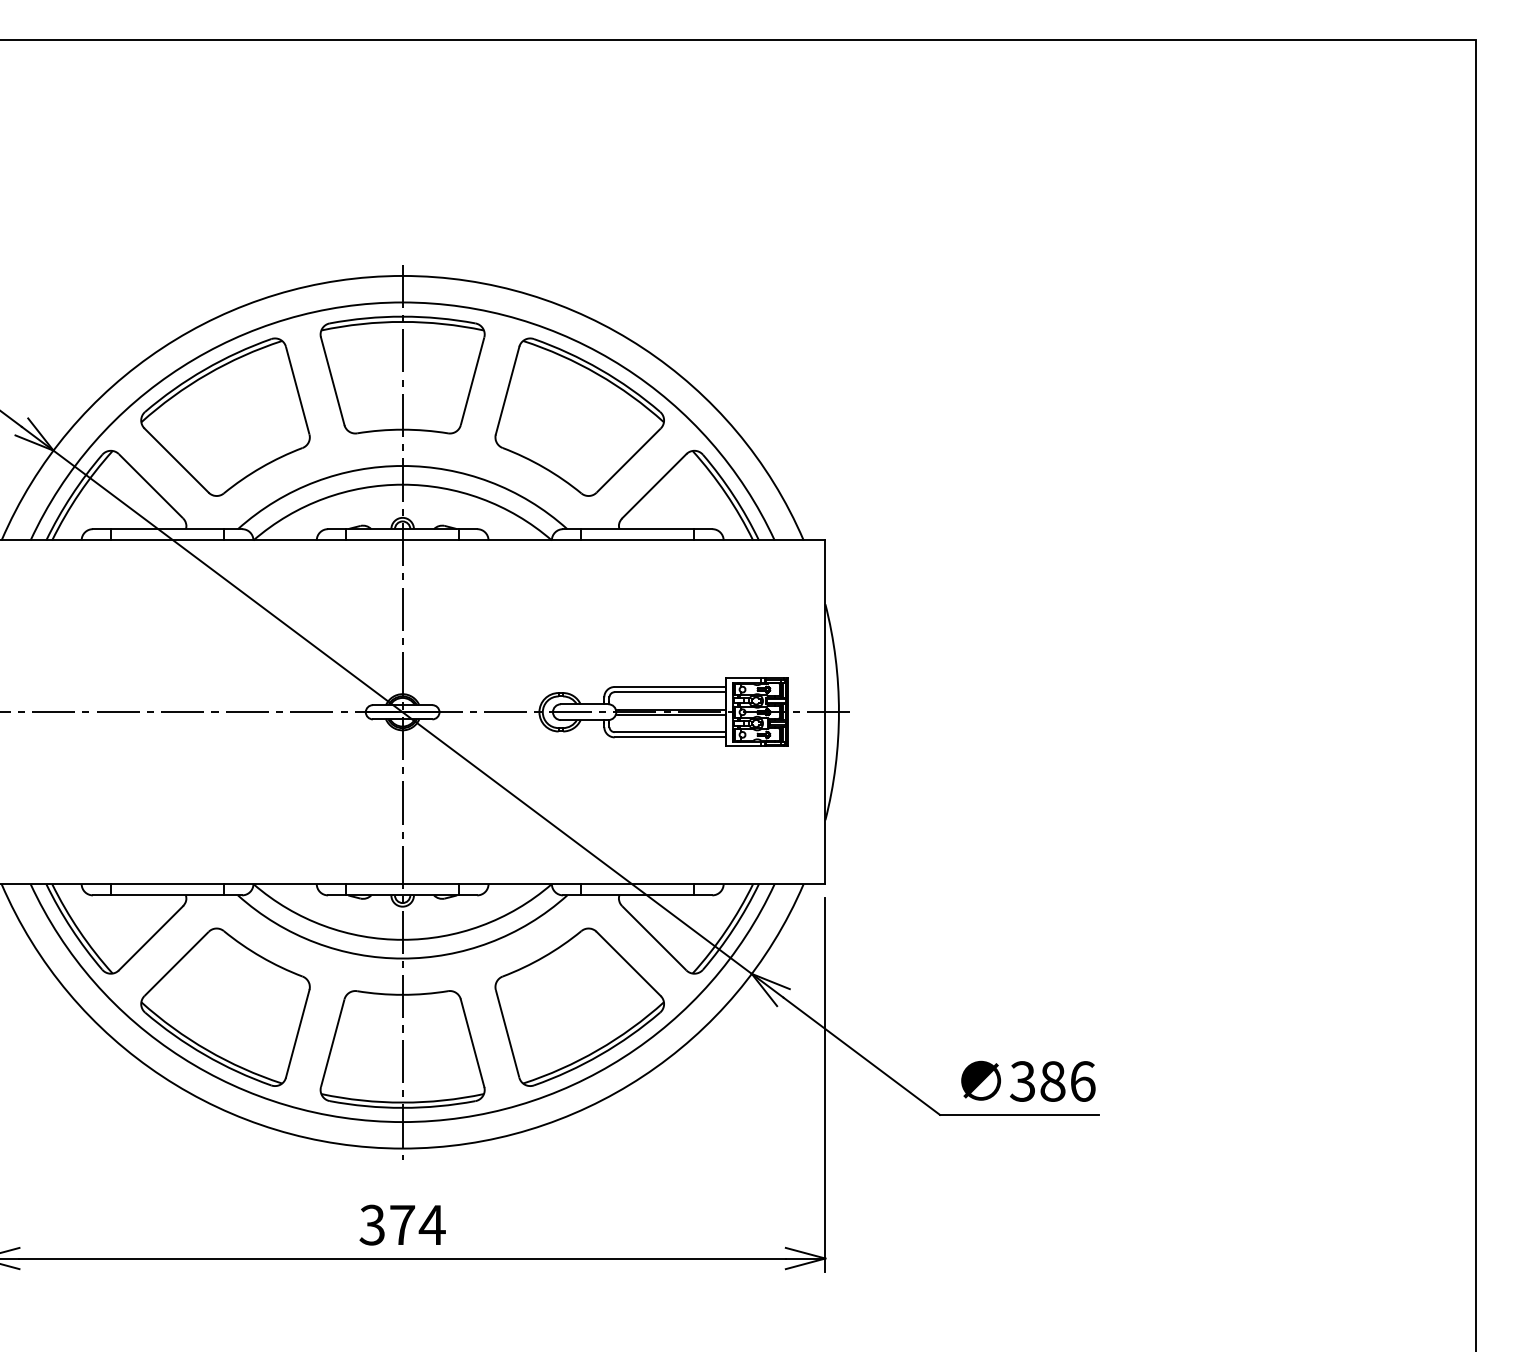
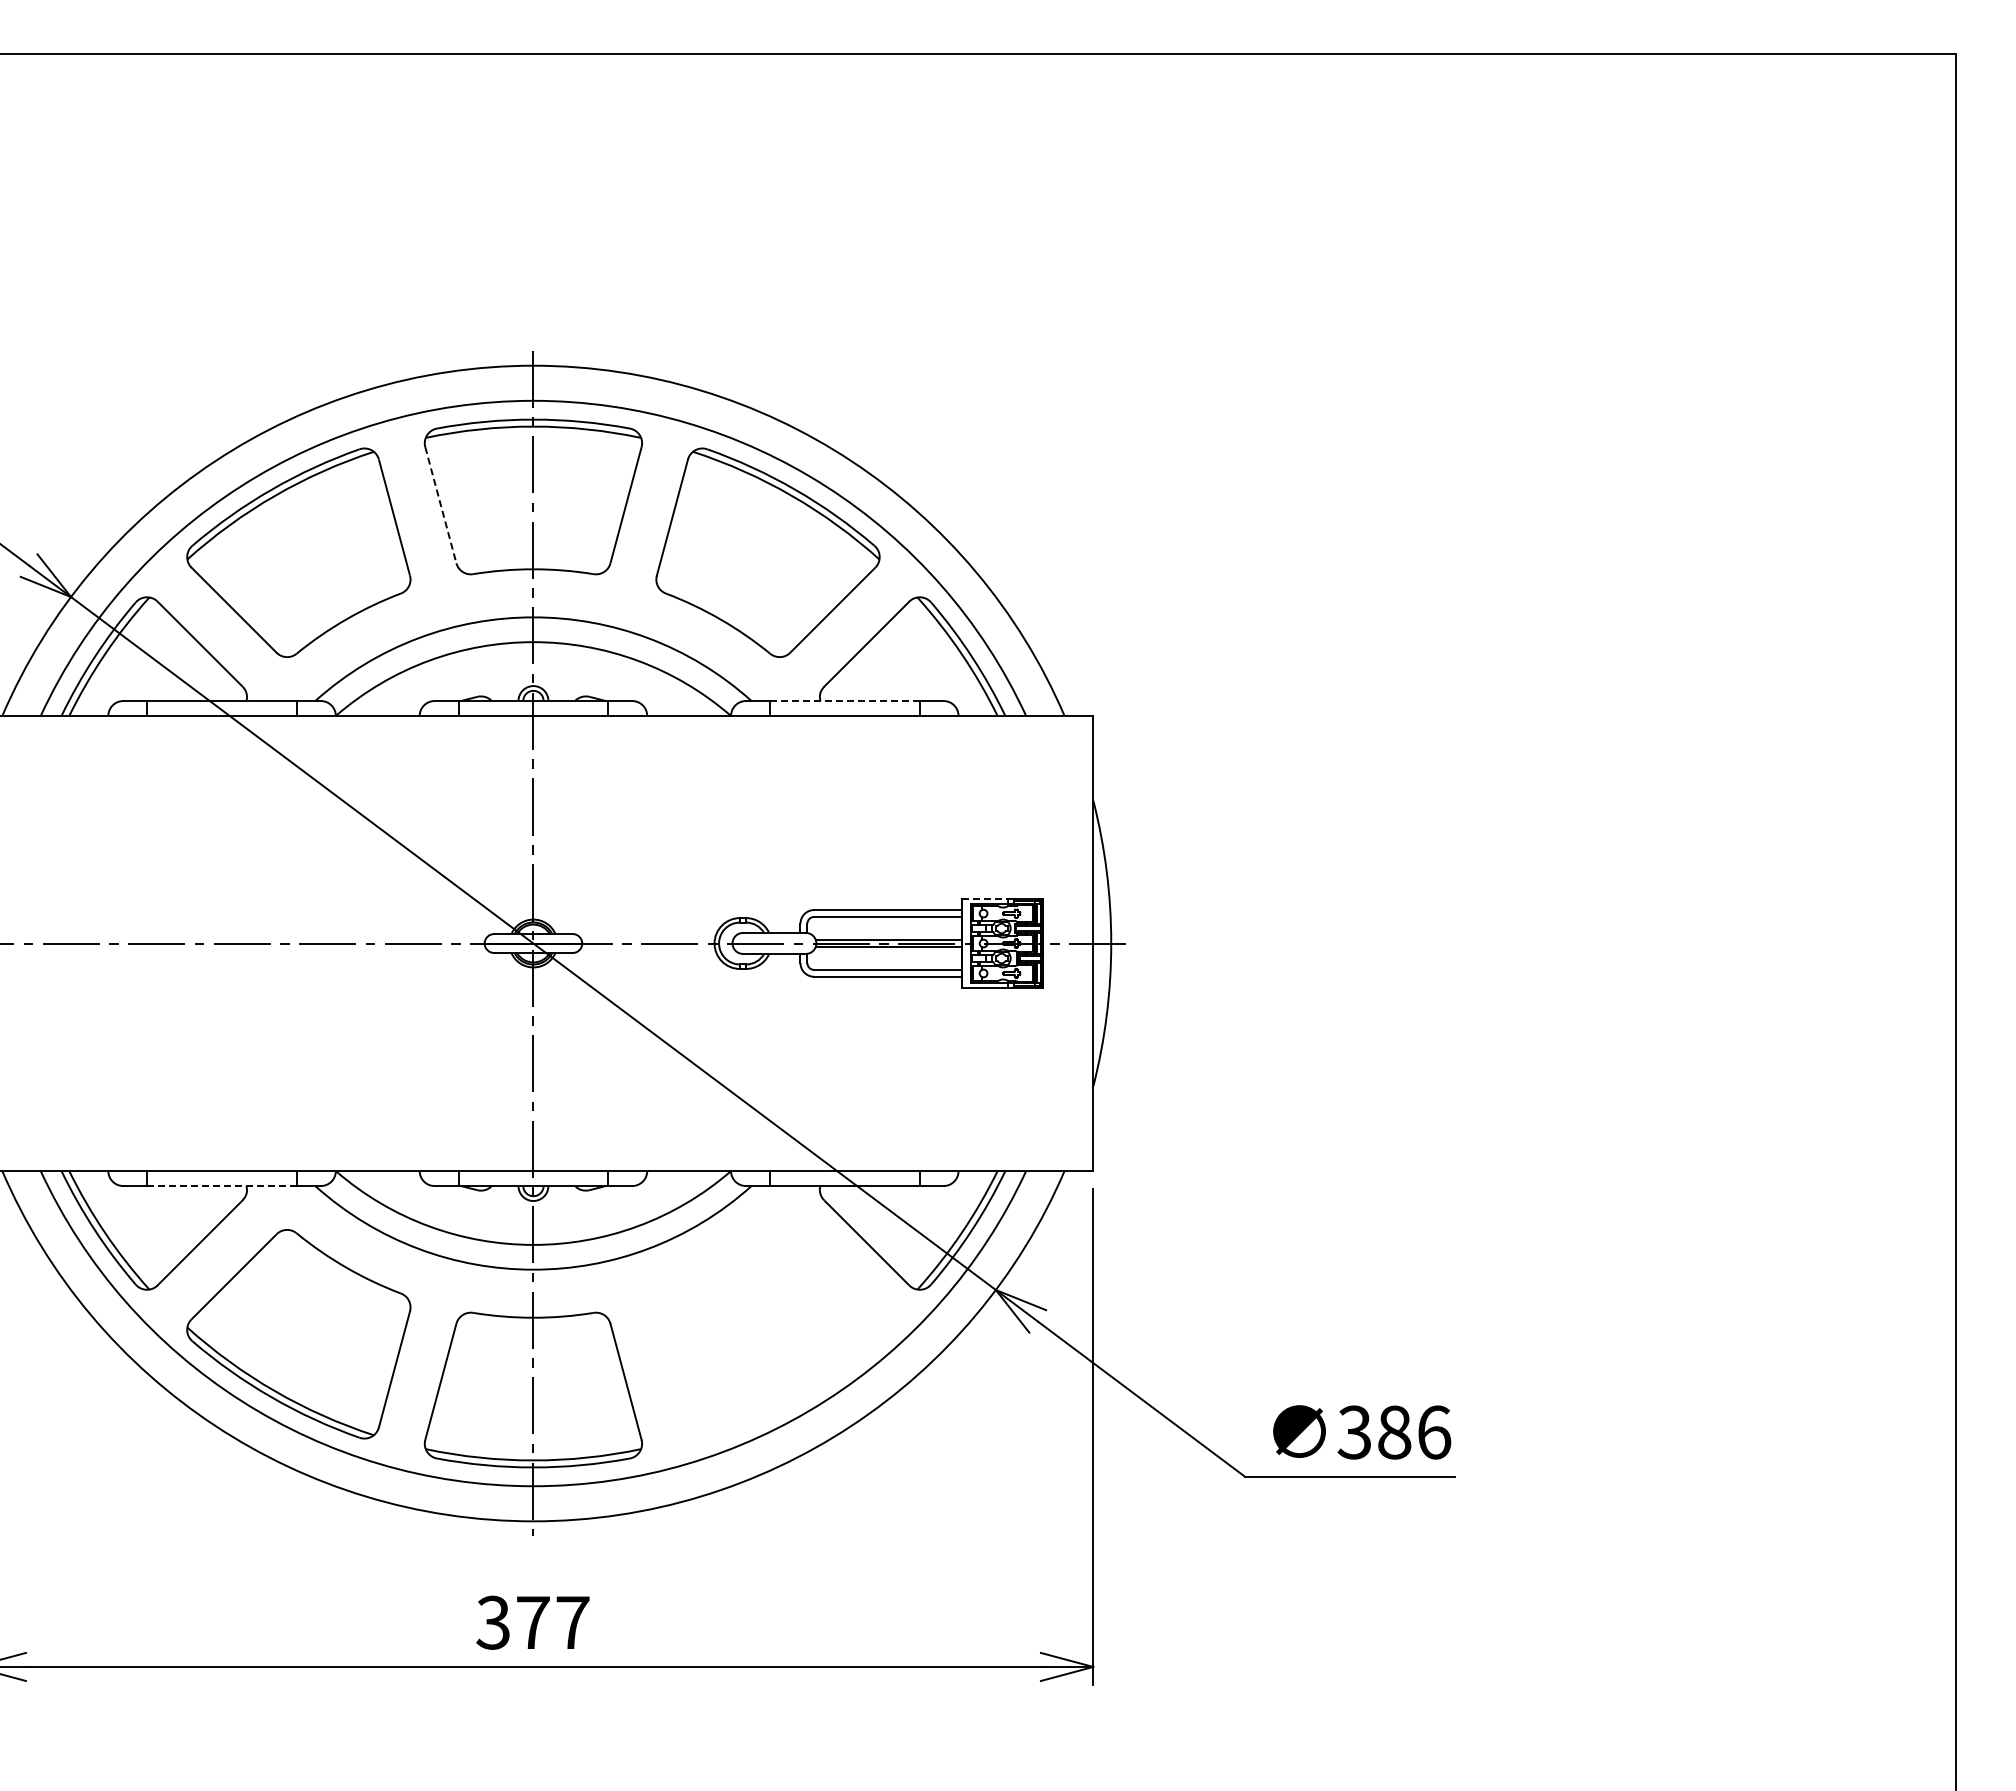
line: (332, 381) -> (440, 505), solid -> dashed
line: (637, 529) -> (844, 701), solid -> dashed
line: (743, 678) -> (984, 898), solid -> dashed
line: (167, 895) -> (222, 1186), solid -> dashed
part: (579, 1007) -> (767, 1334), removed
text: (432, 1224) -> (572, 1622), 374 -> 377

